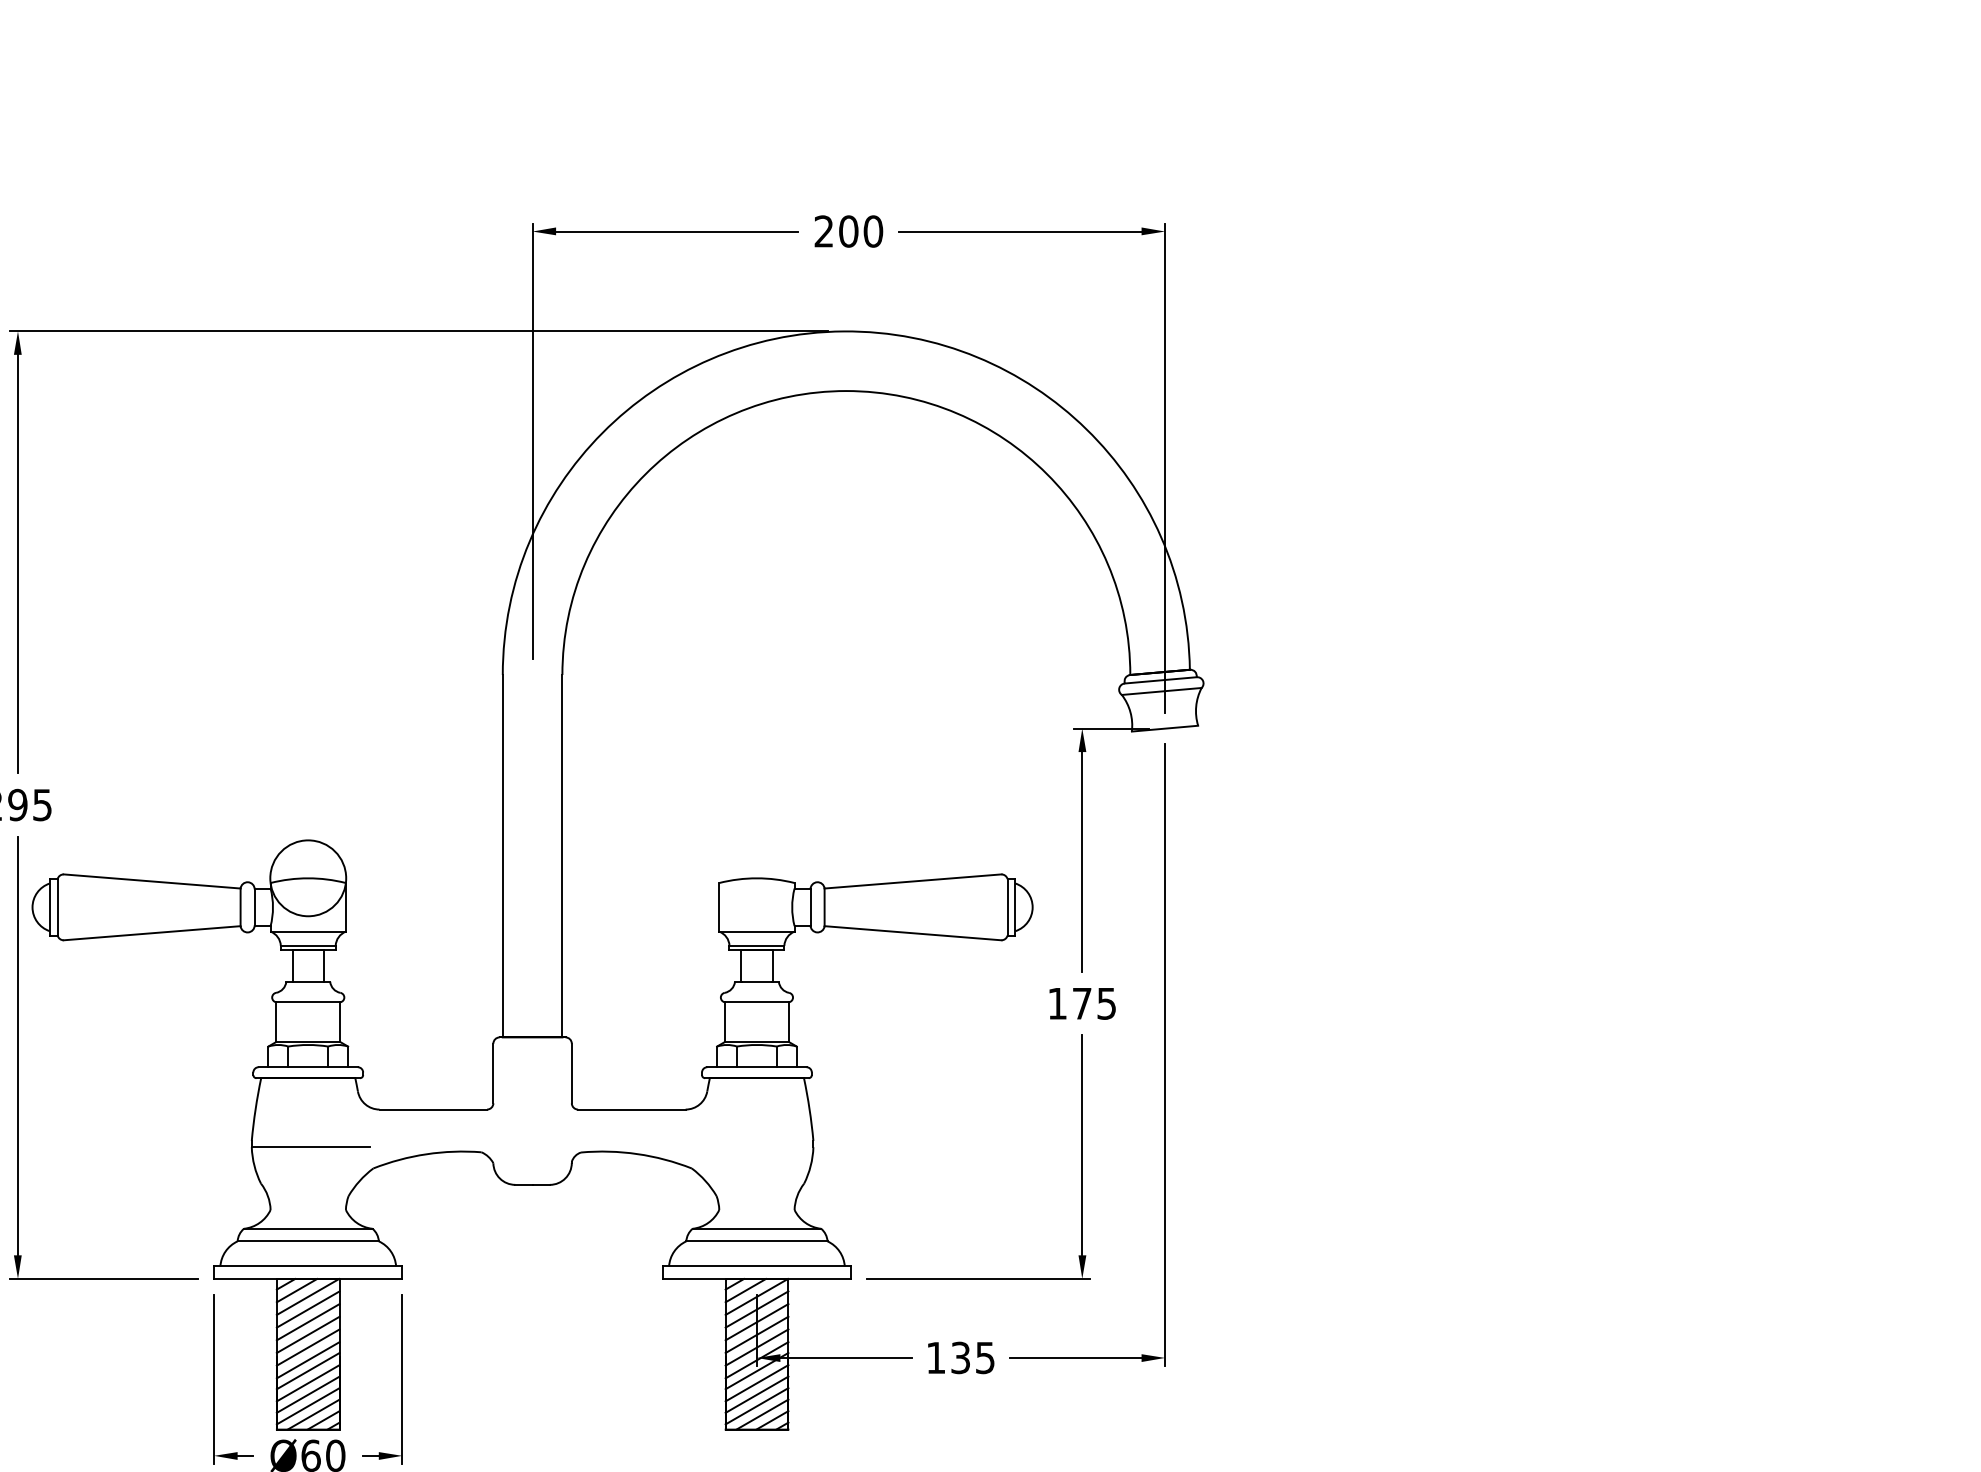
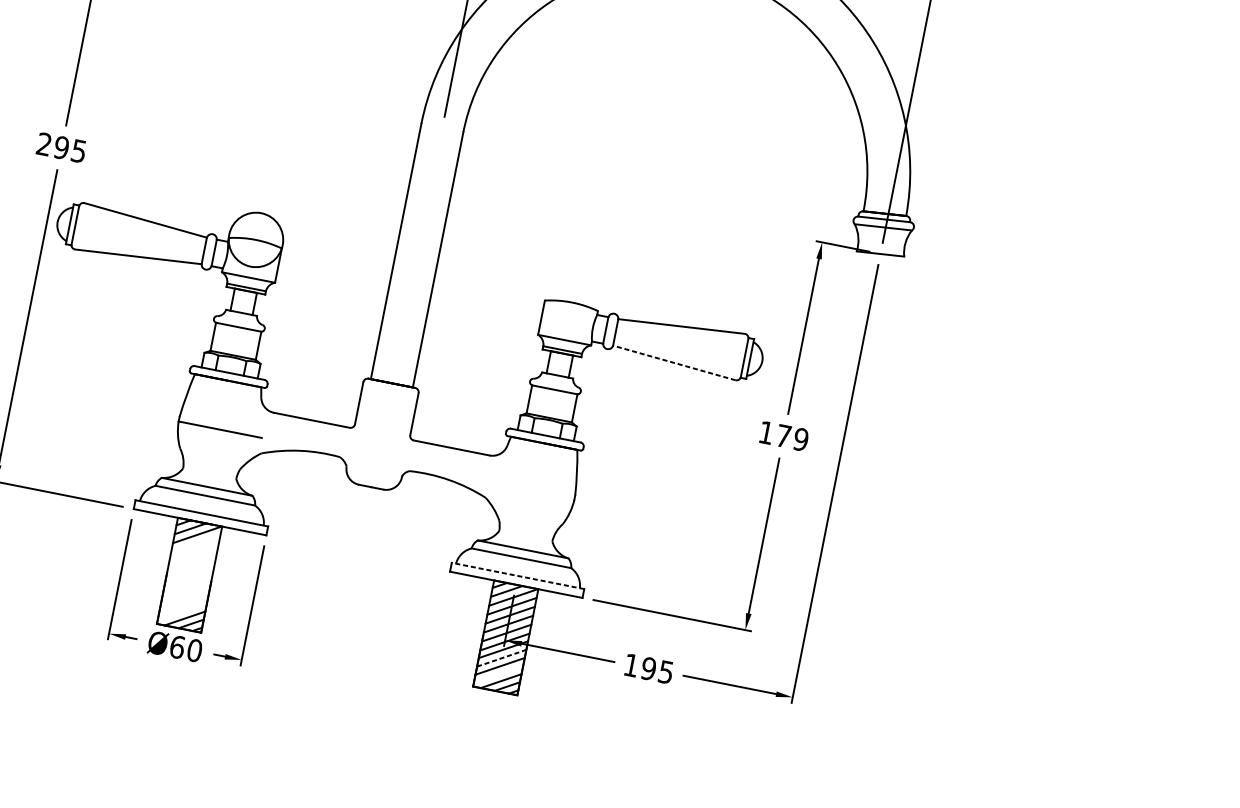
line: (913, 933) -> (674, 363), solid -> dashed
text: (1106, 1003) -> (800, 439), 175 -> 179
line: (756, 1266) -> (517, 575), solid -> dashed
line: (307, 1309) -> (195, 543), removed
line: (307, 1322) -> (193, 552), removed
line: (307, 1334) -> (191, 561), removed
line: (307, 1347) -> (190, 570), removed
text: (960, 1357) -> (648, 668), 135 -> 195
line: (307, 1360) -> (188, 579), removed
line: (307, 1370) -> (186, 586), removed
line: (757, 1382) -> (502, 657), solid -> dashed
line: (307, 1383) -> (184, 595), removed
line: (307, 1394) -> (183, 603), removed
line: (307, 1406) -> (181, 611), removed
line: (756, 1406) -> (498, 674), removed

